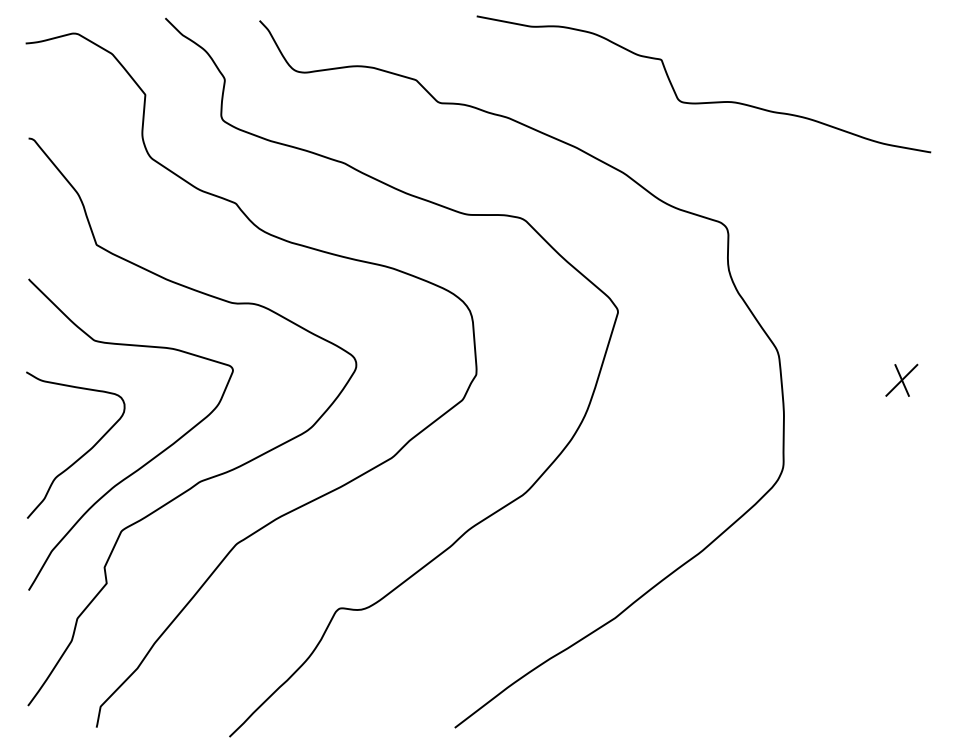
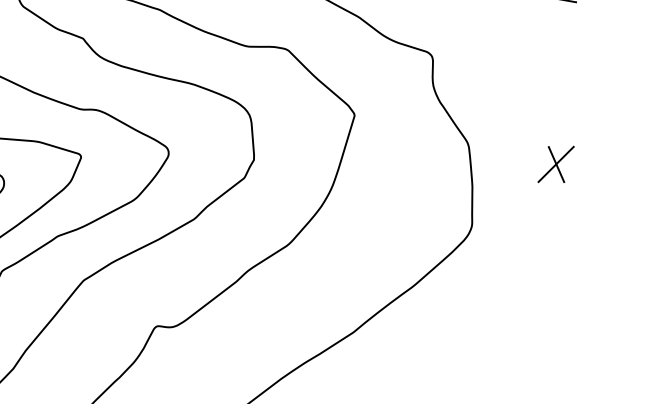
part: (901, 379) -> (555, 163), size x1.6

